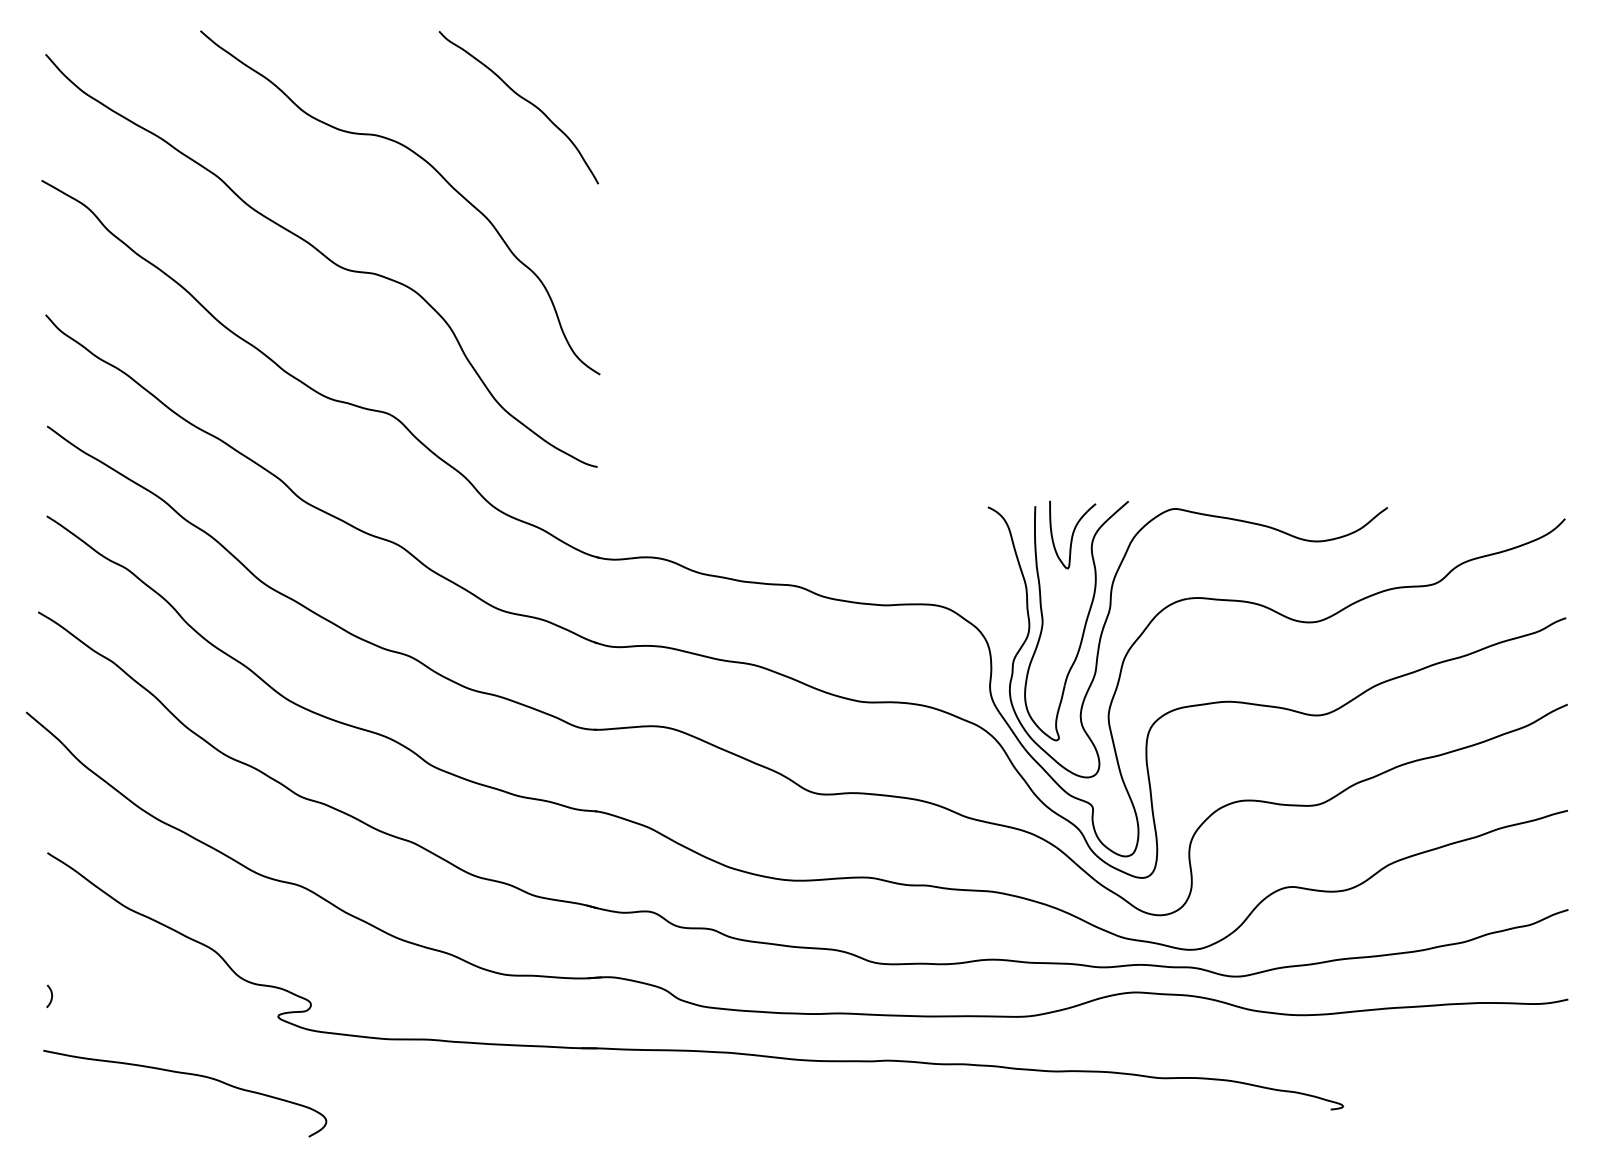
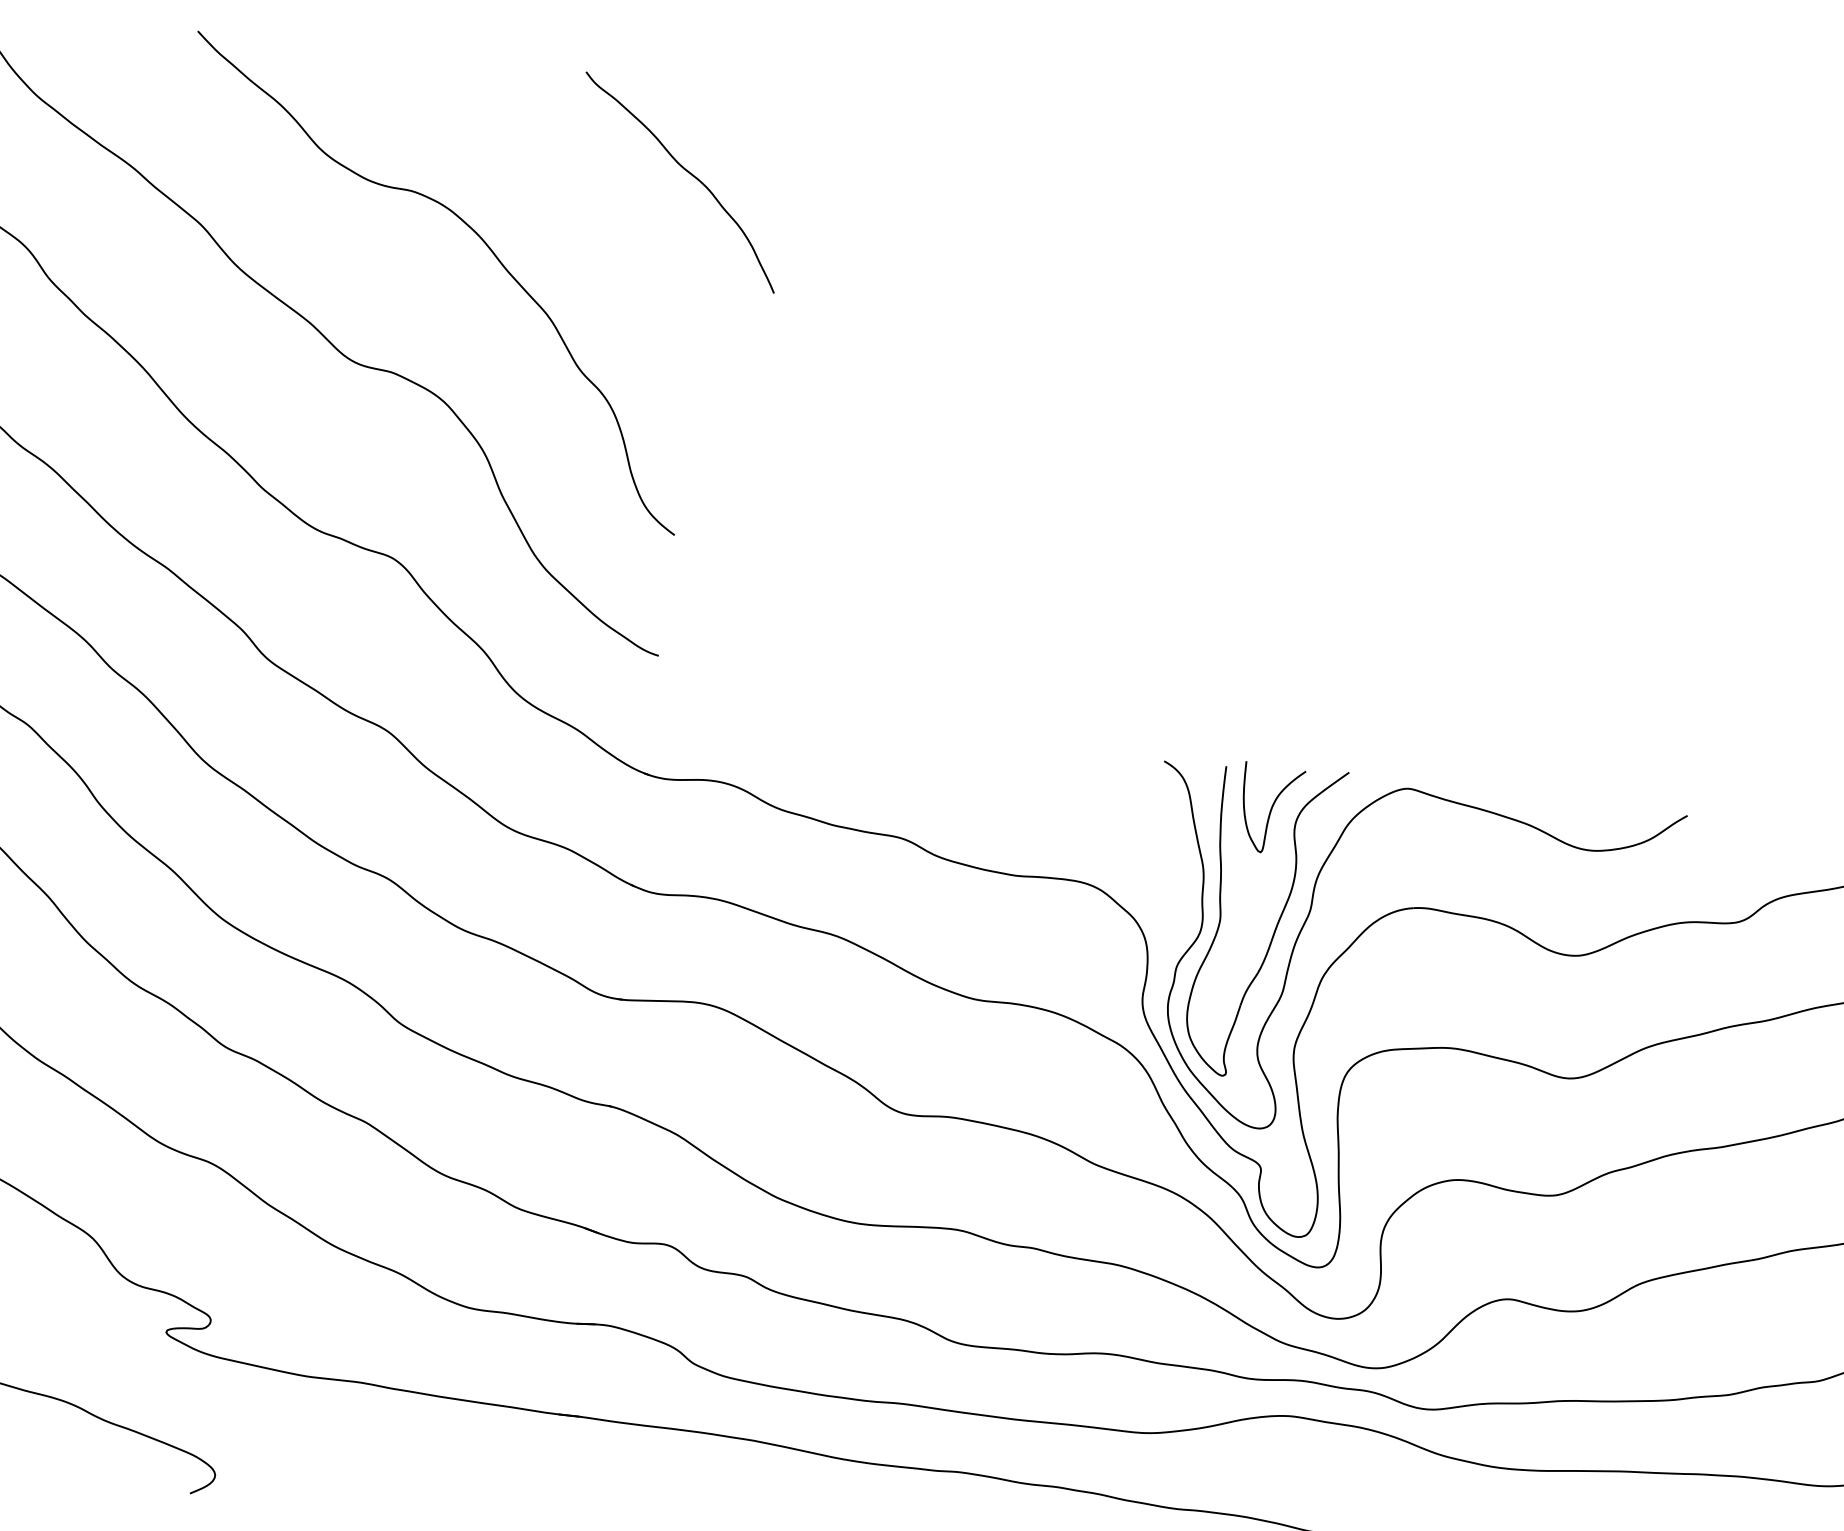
curve: (524, 100) -> (688, 173), moved

